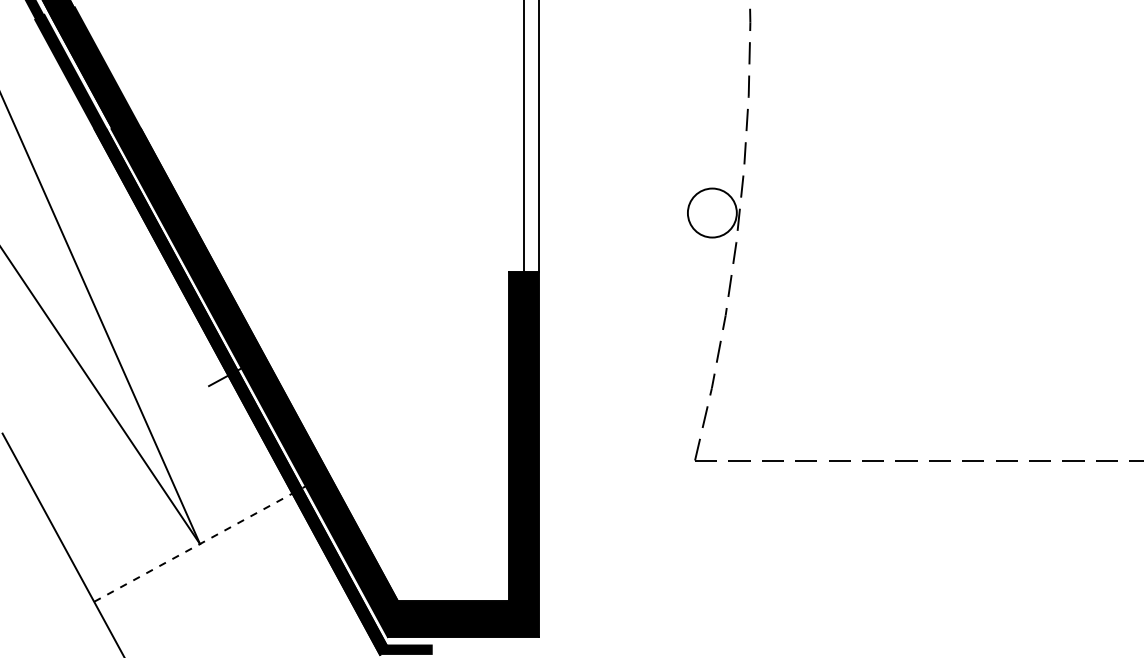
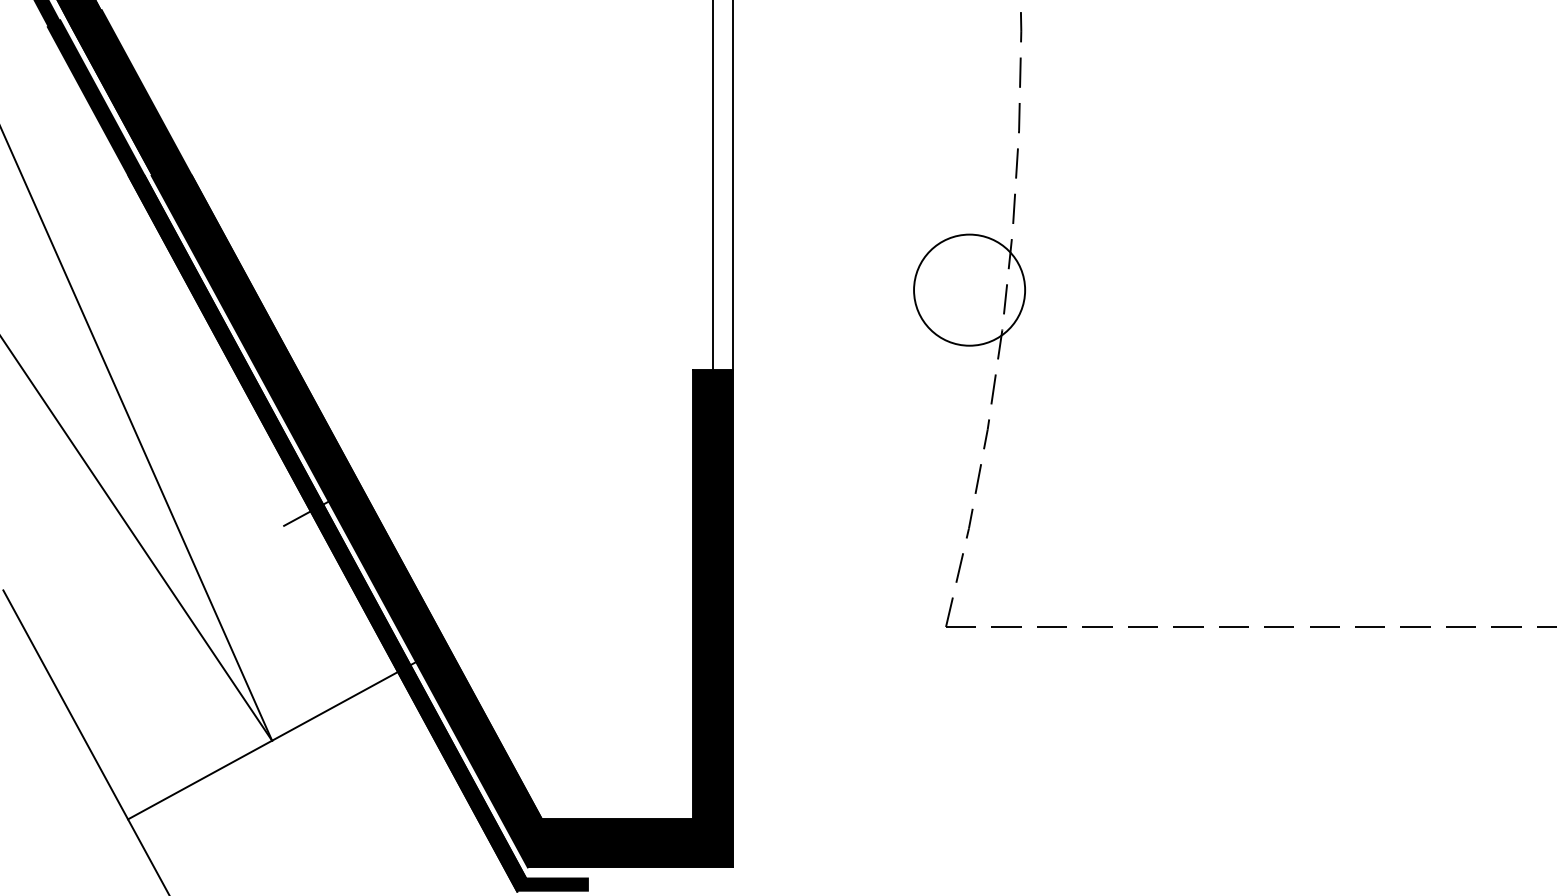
circle: (712, 212) -> (969, 289), size x1.67
line: (200, 544) -> (272, 741), dashed -> solid

